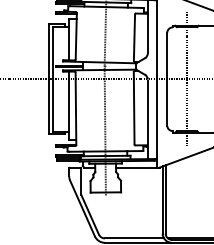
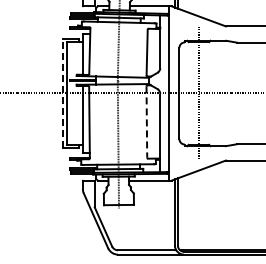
line: (48, 79) -> (62, 93), solid -> dashed
line: (133, 108) -> (146, 122), solid -> dashed

